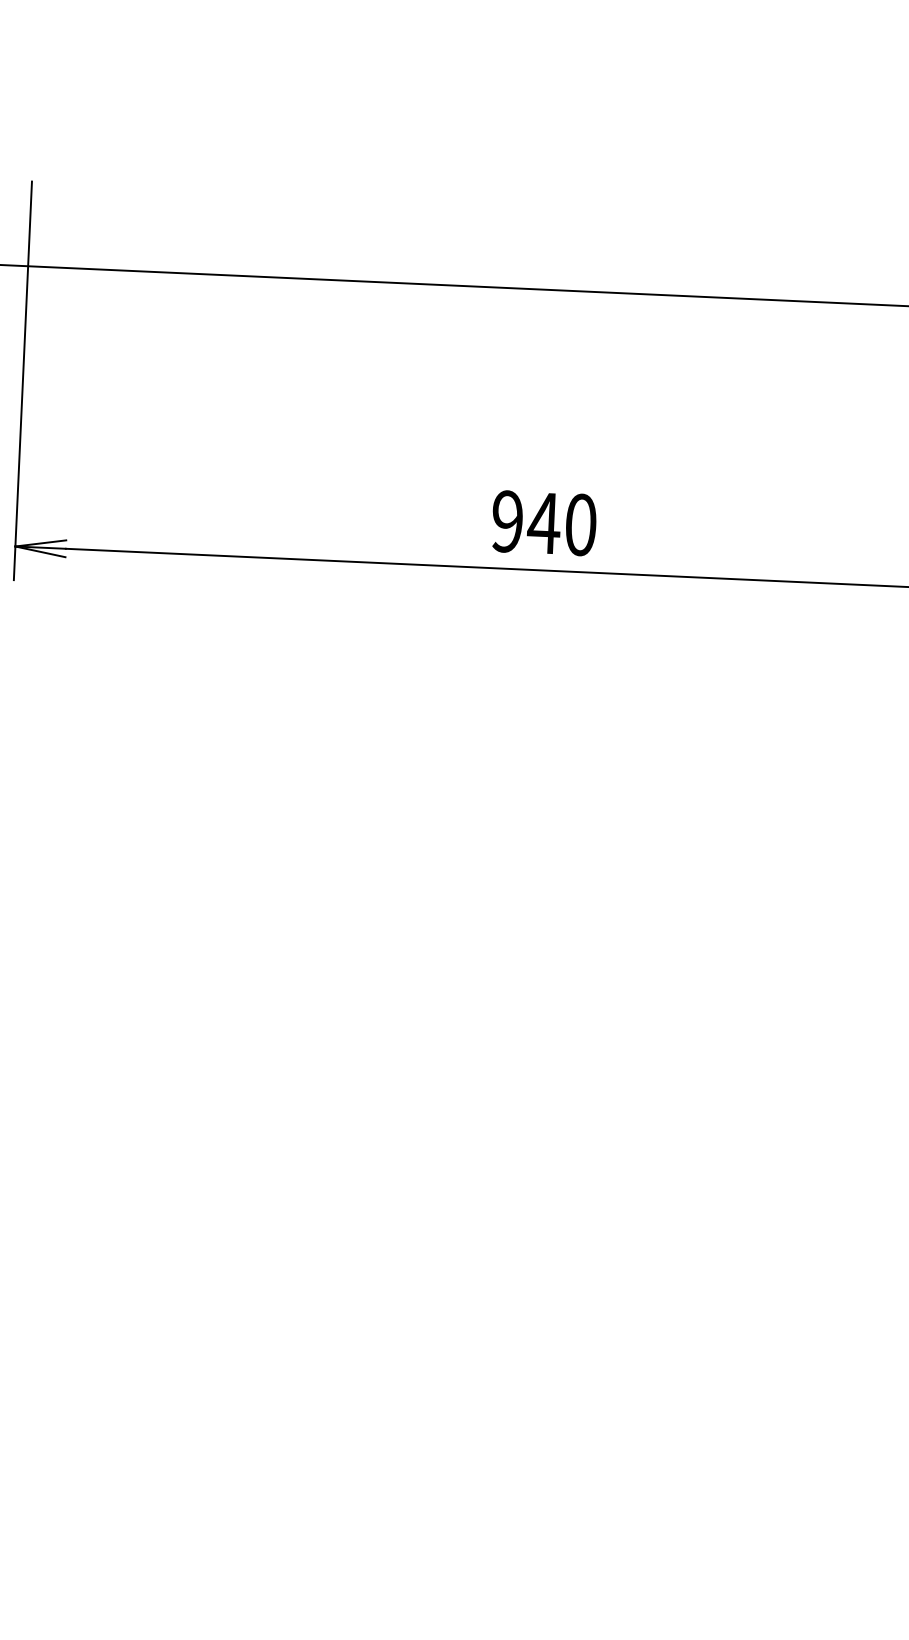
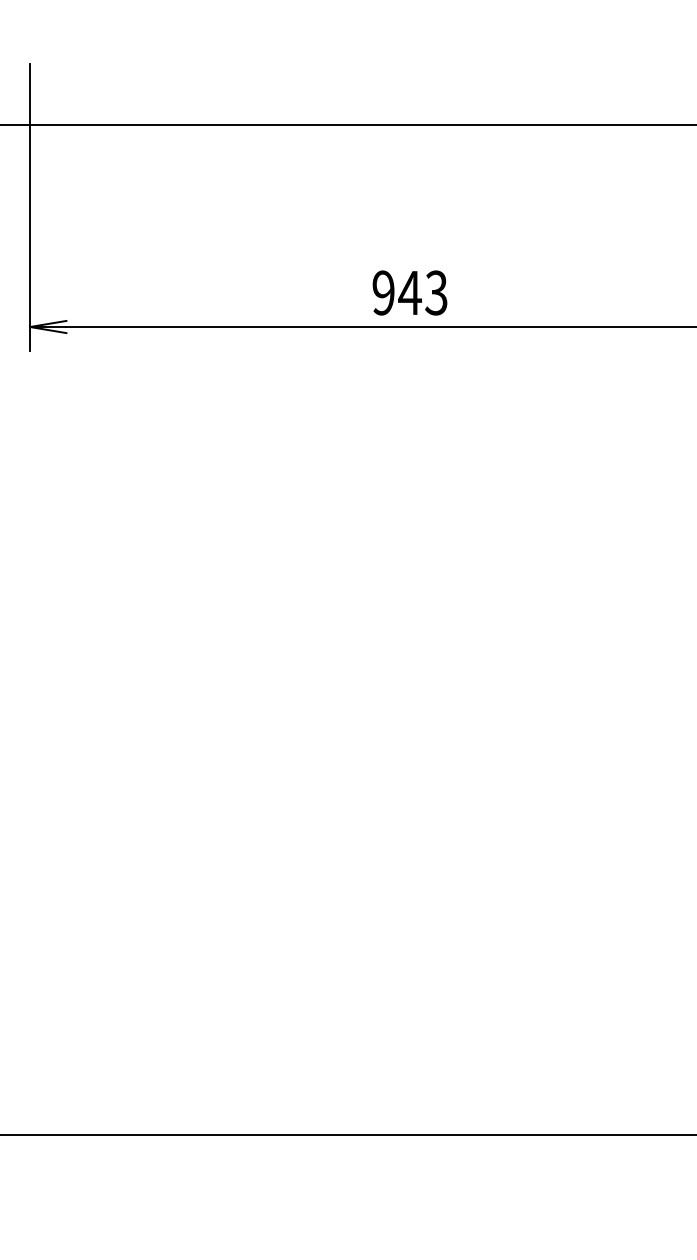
text: (580, 524) -> (436, 292), 940 -> 943

